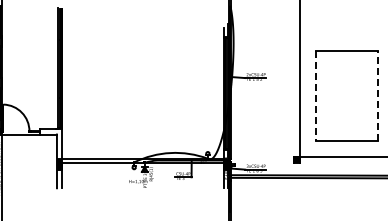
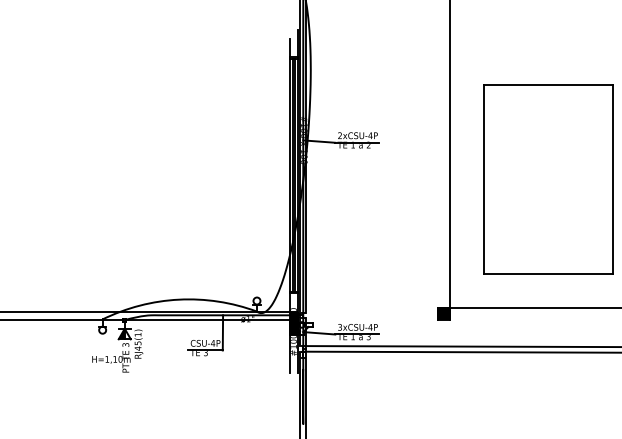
line: (377, 95) -> (612, 179), dashed -> solid
line: (316, 96) -> (484, 181), dashed -> solid

